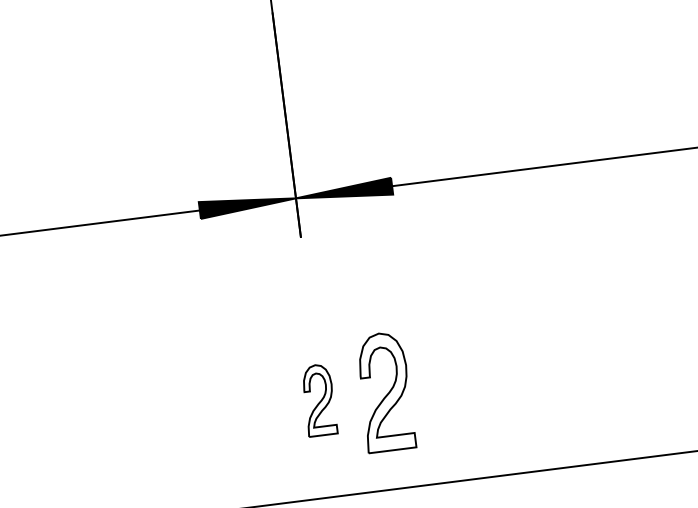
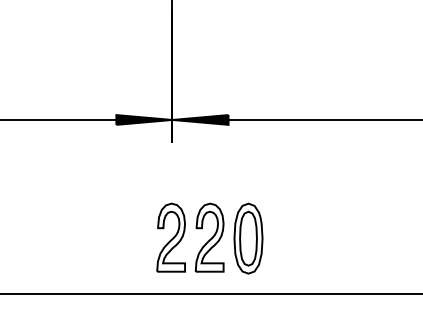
part: (451, 385) -> (248, 238), added
part: (318, 400) -> (170, 237), size x1.67

